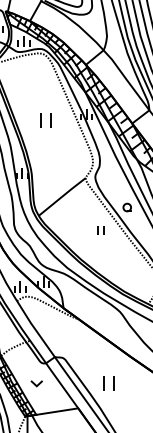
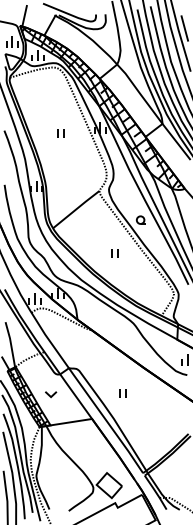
part: (46, 120) -> (60, 133), size x0.62
part: (100, 230) -> (114, 253), moved
part: (108, 382) -> (122, 393), size x0.62

